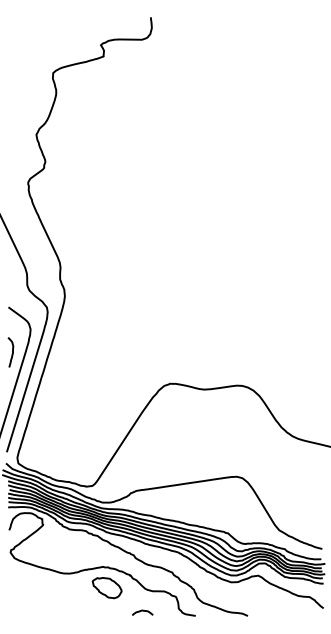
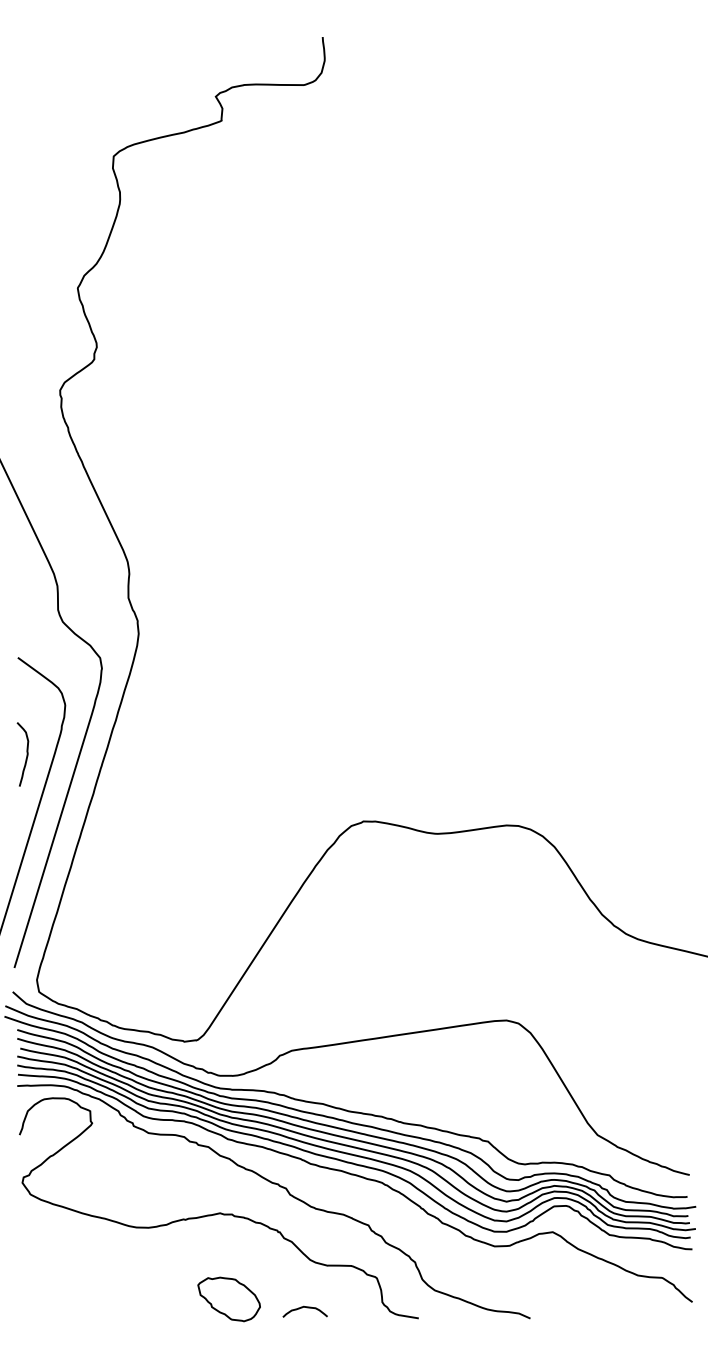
part: (106, 588) -> (227, 1300), moved

